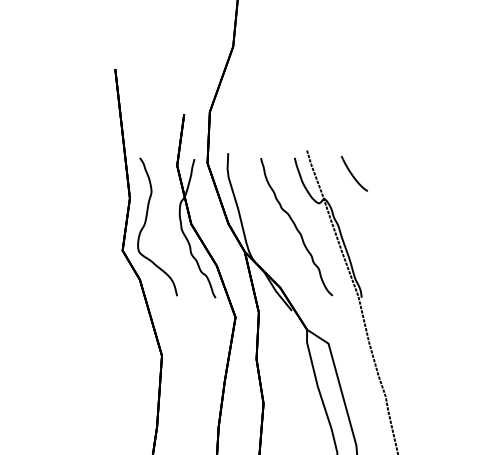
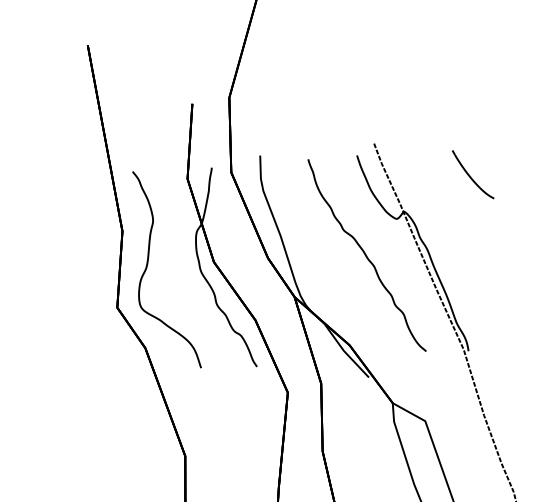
part: (354, 173) -> (473, 174), moved

